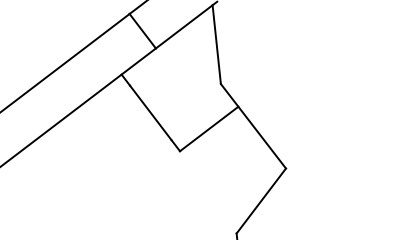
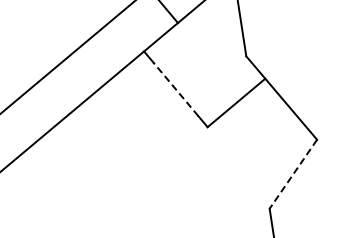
line: (150, 112) -> (175, 88), solid -> dashed
line: (261, 201) -> (293, 174), solid -> dashed

